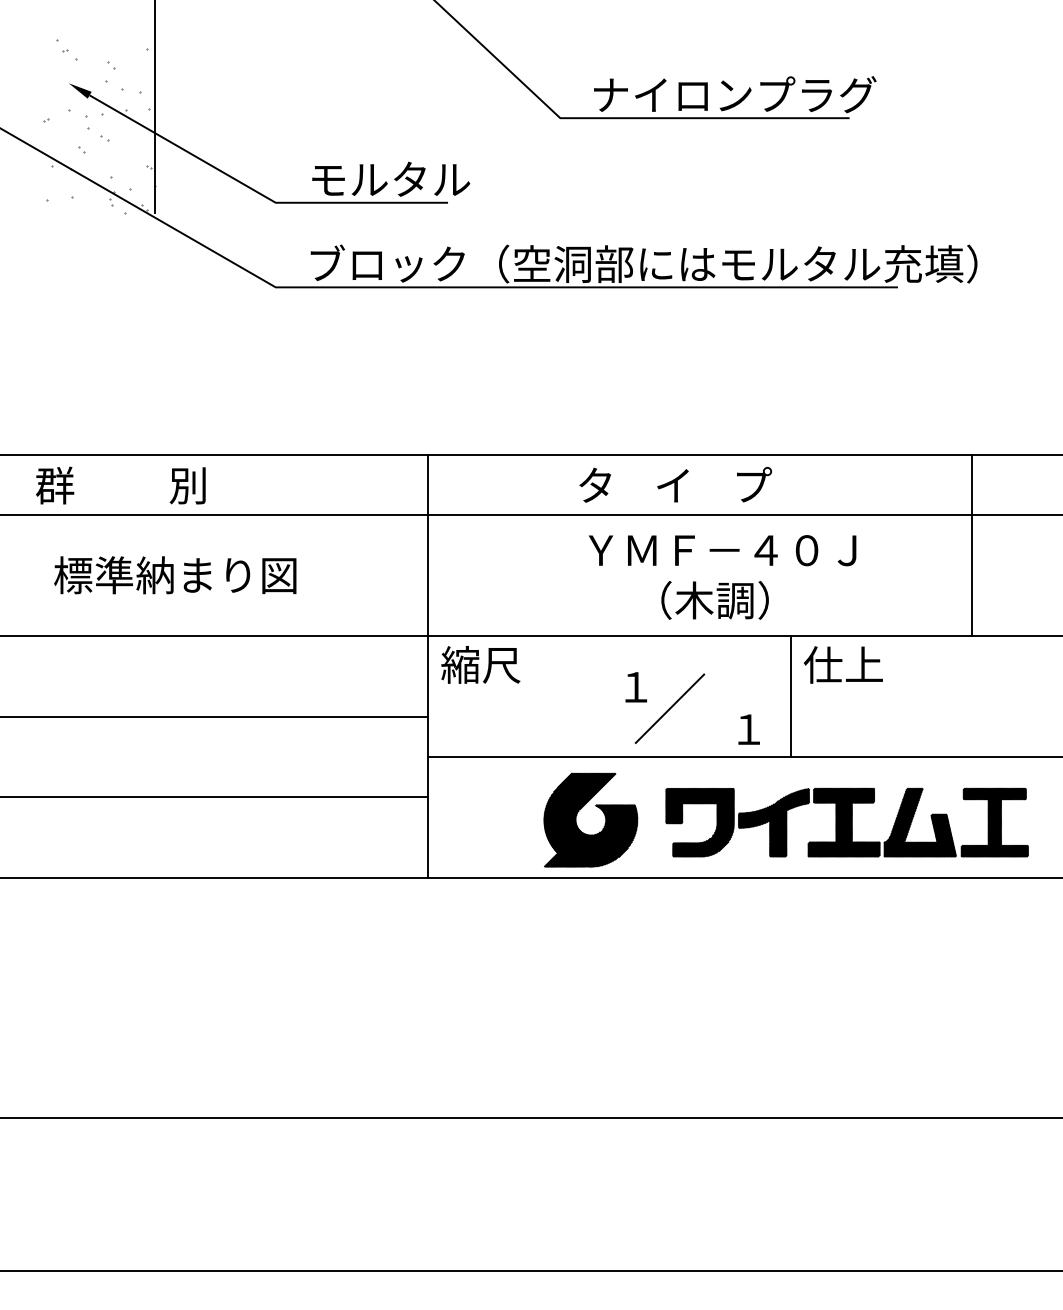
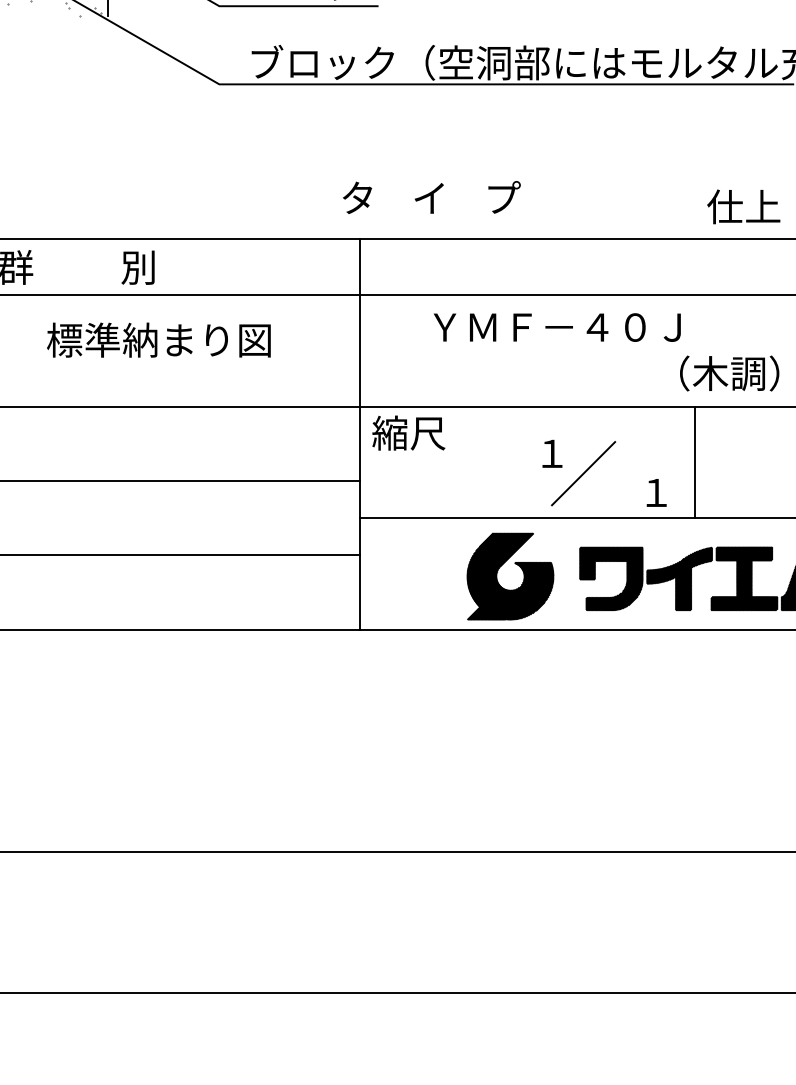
text: (675, 484) -> (431, 197), moved
text: (722, 550) -> (557, 327), moved
text: (175, 575) -> (159, 340), moved
text: (714, 600) -> (729, 373), moved
text: (843, 664) -> (743, 206), moved

